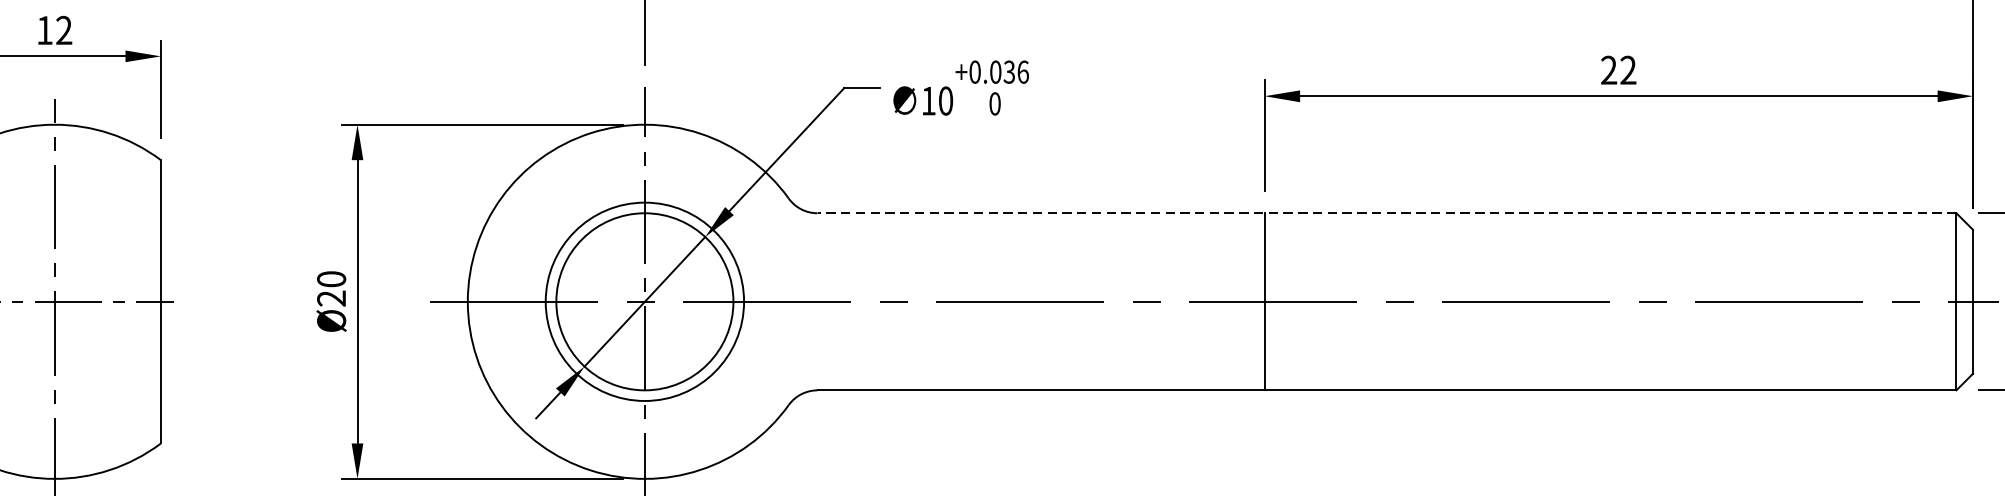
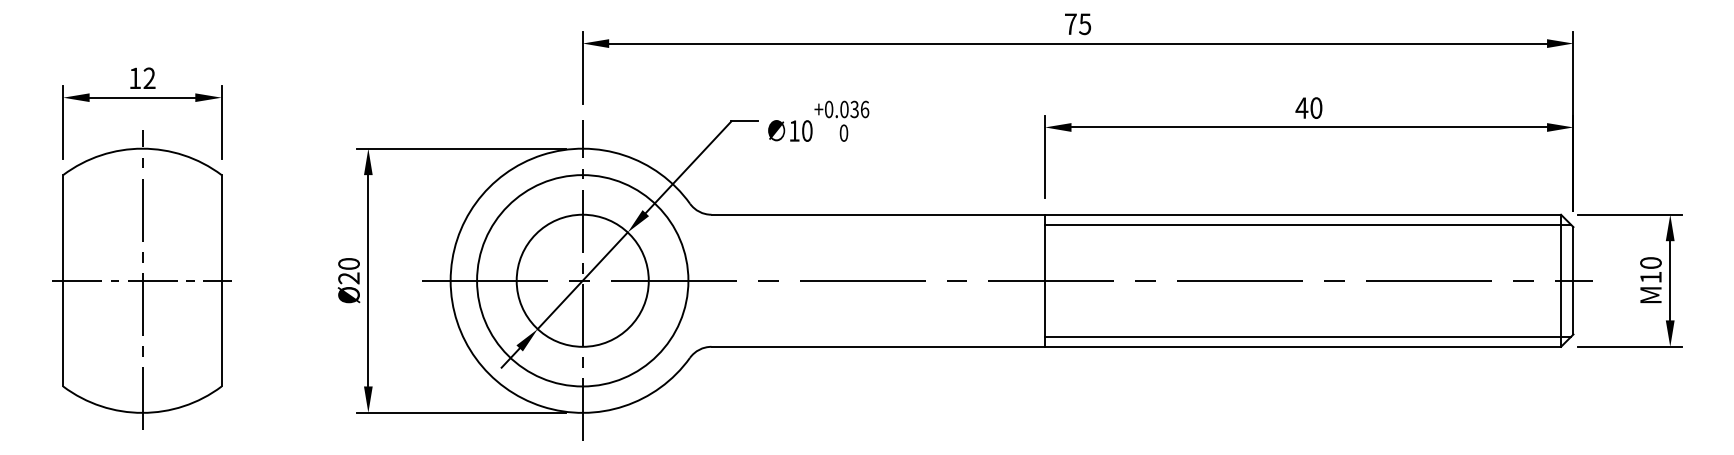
text: (1617, 69) -> (1308, 107), 22 -> 40
line: (1387, 212) -> (1136, 214), dashed -> solid
line: (1617, 226) -> (1308, 224), added
circle: (644, 301) -> (582, 280), size x1.43
line: (1617, 376) -> (1308, 336), added

